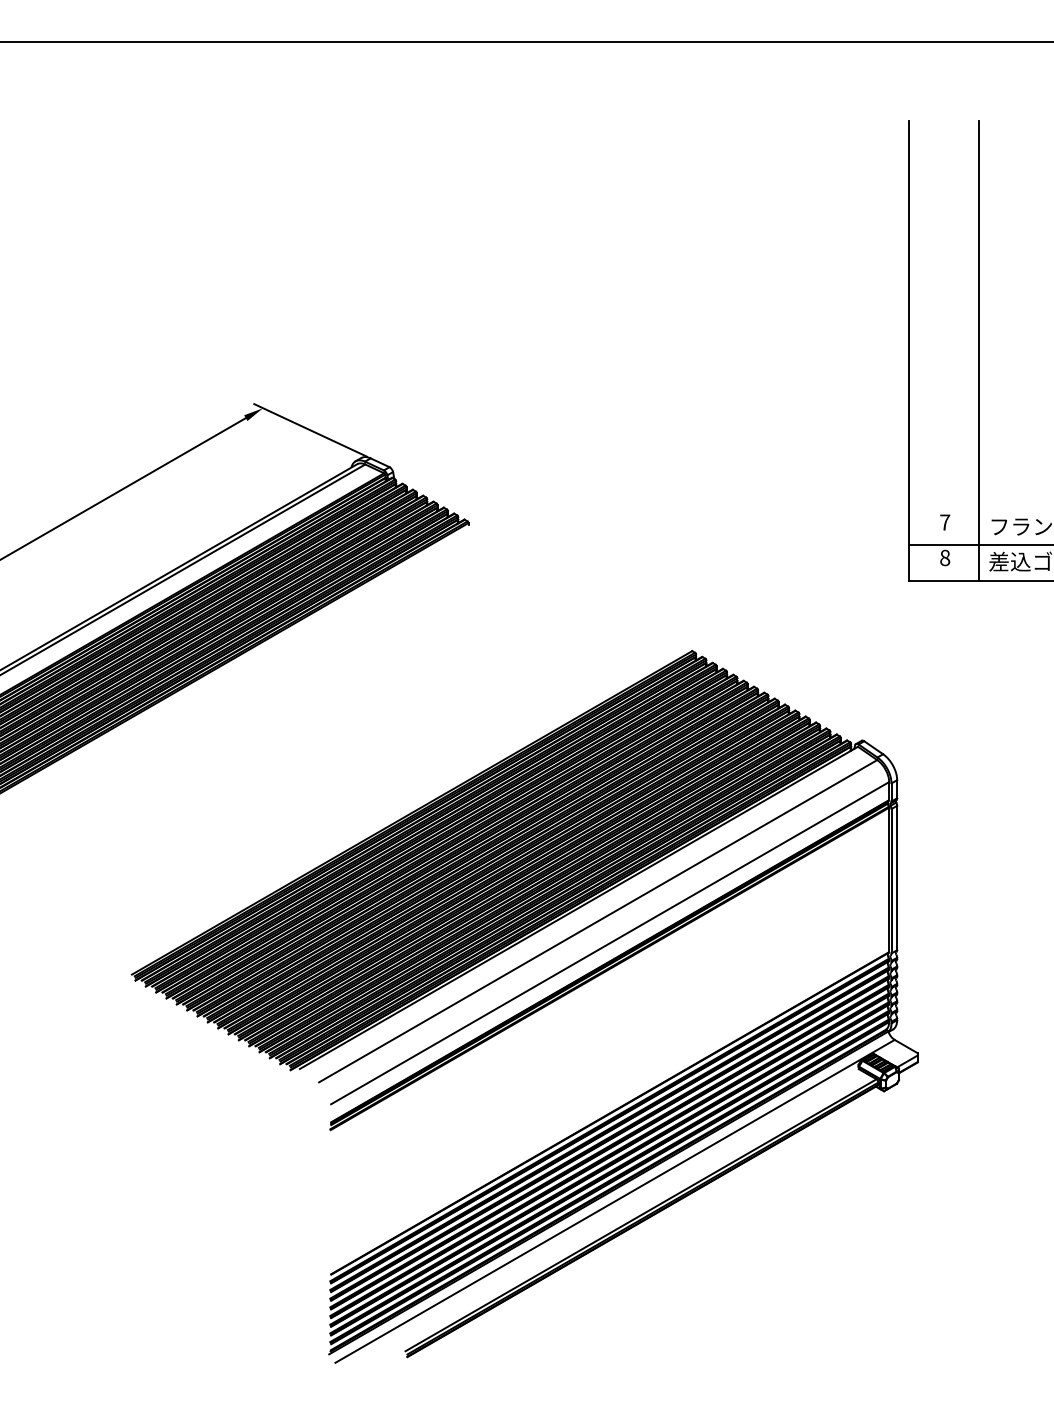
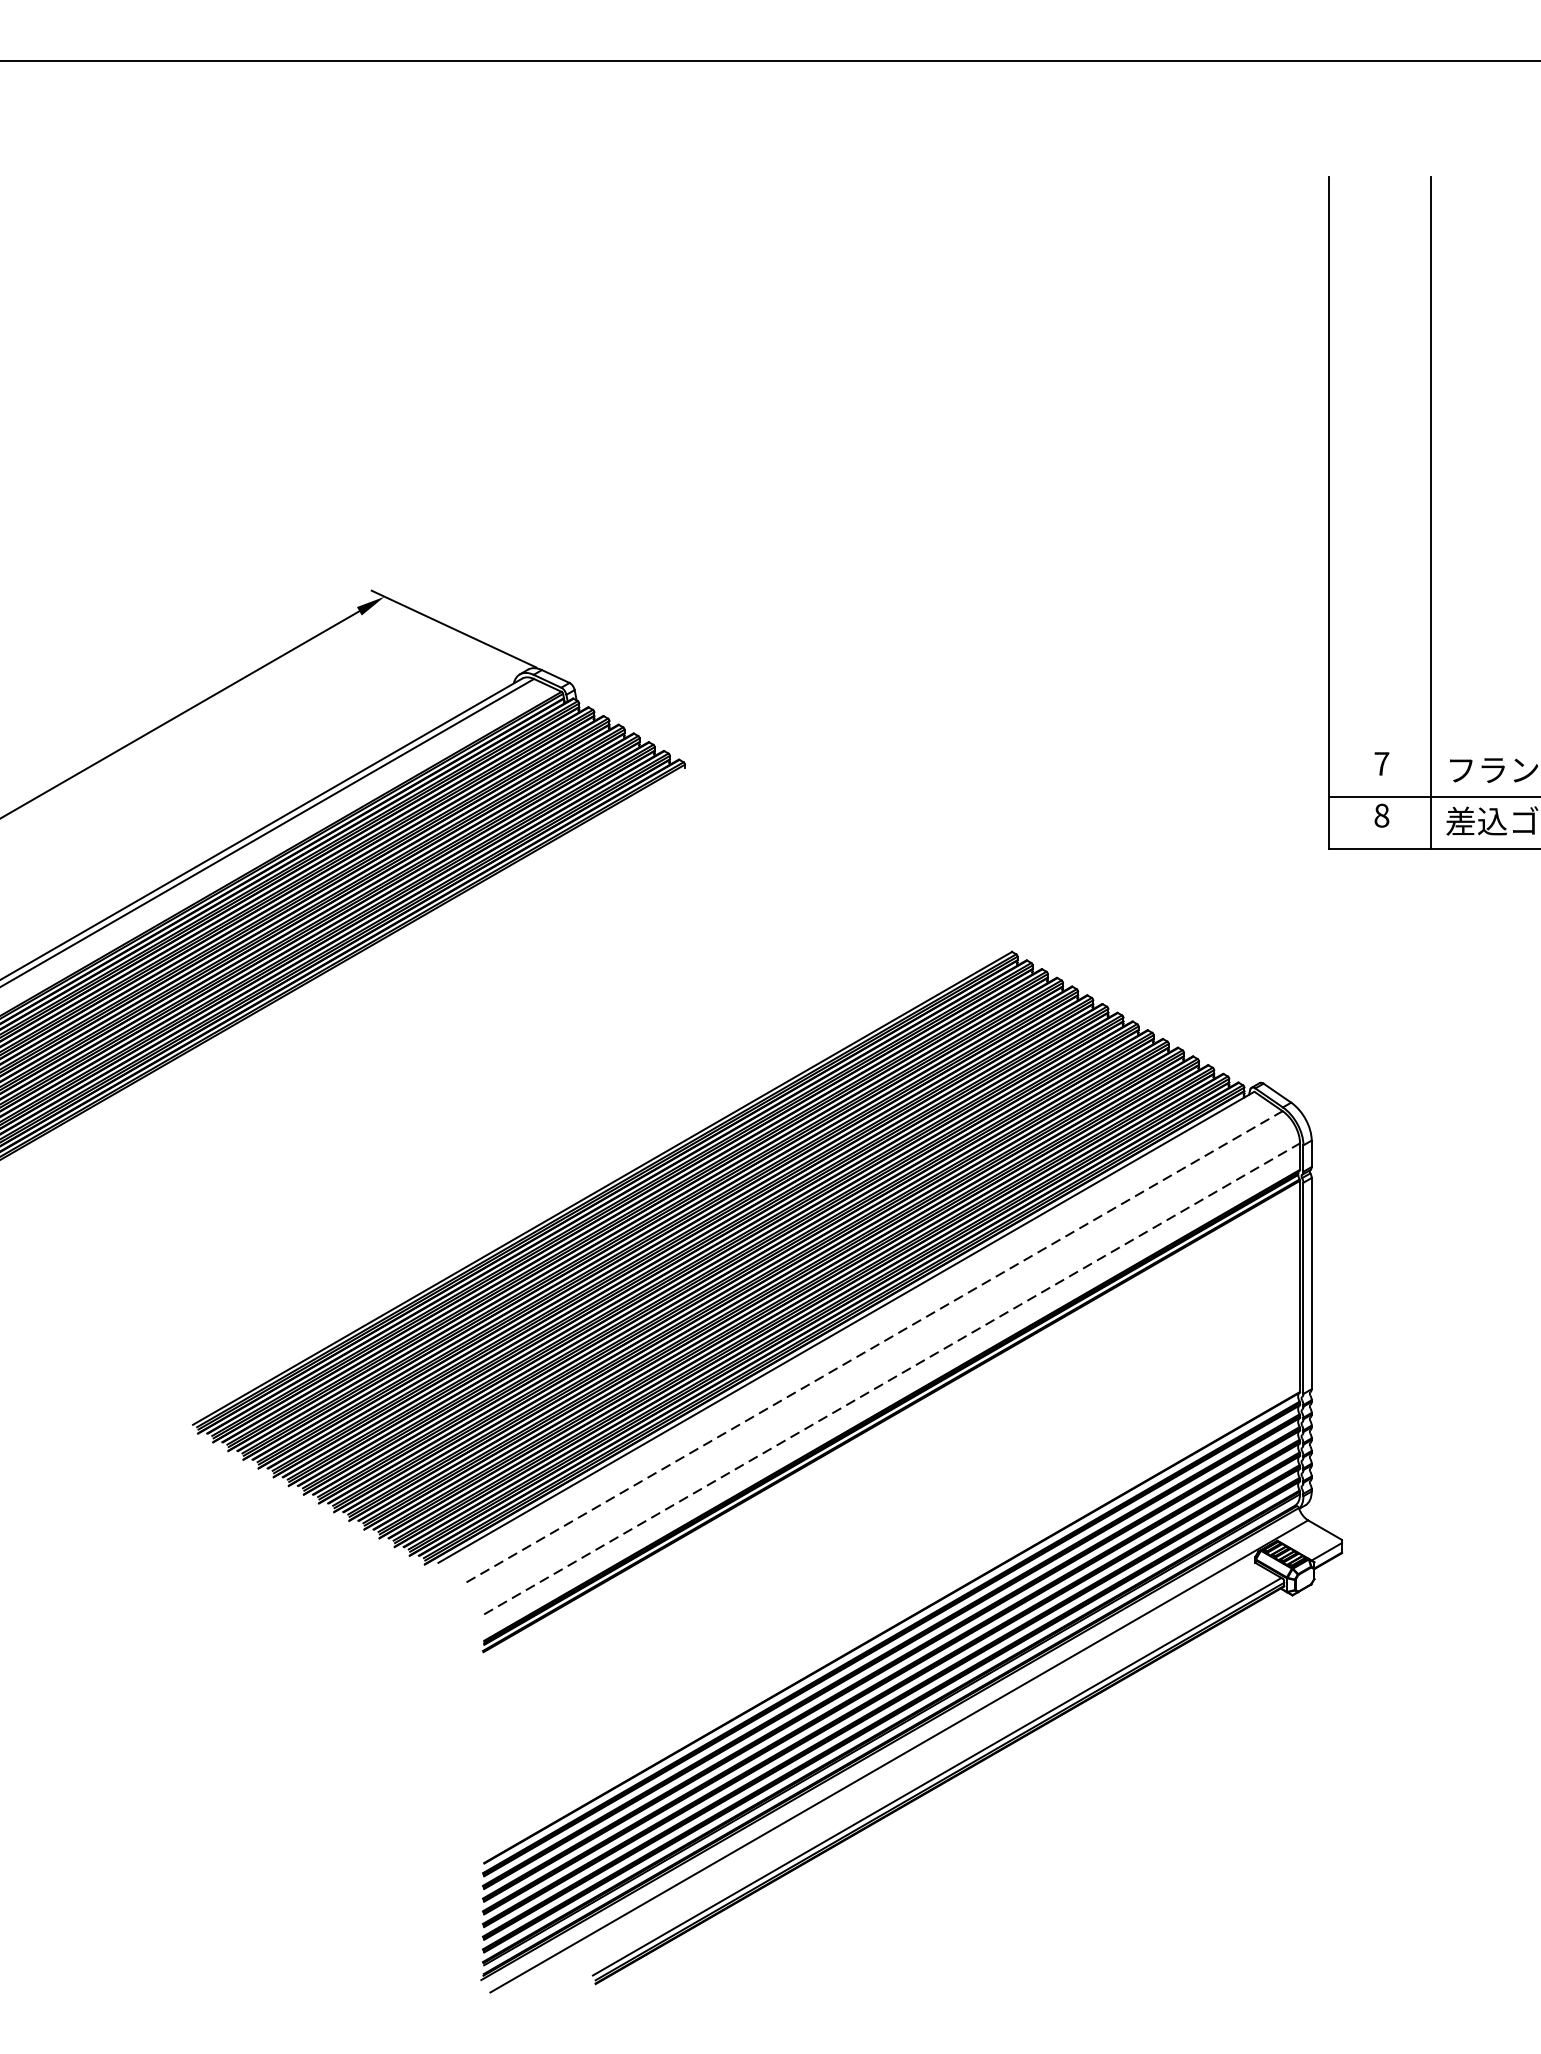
line: (598, 920) -> (875, 1345), solid -> dashed
line: (610, 942) -> (892, 1377), solid -> dashed

